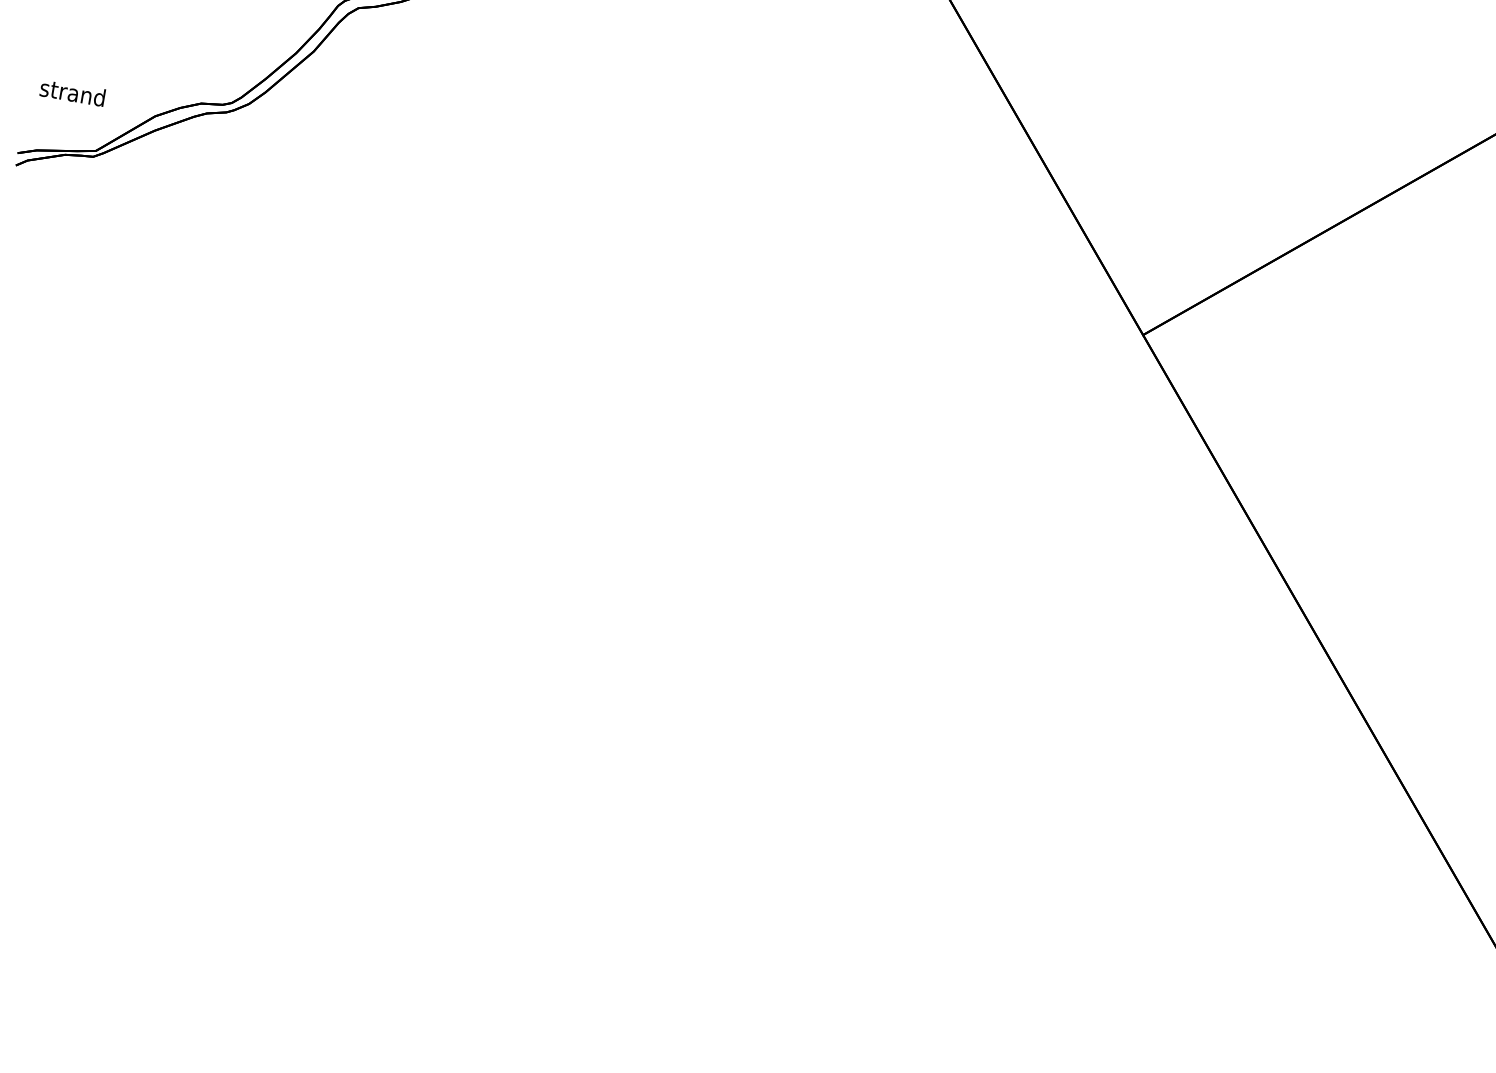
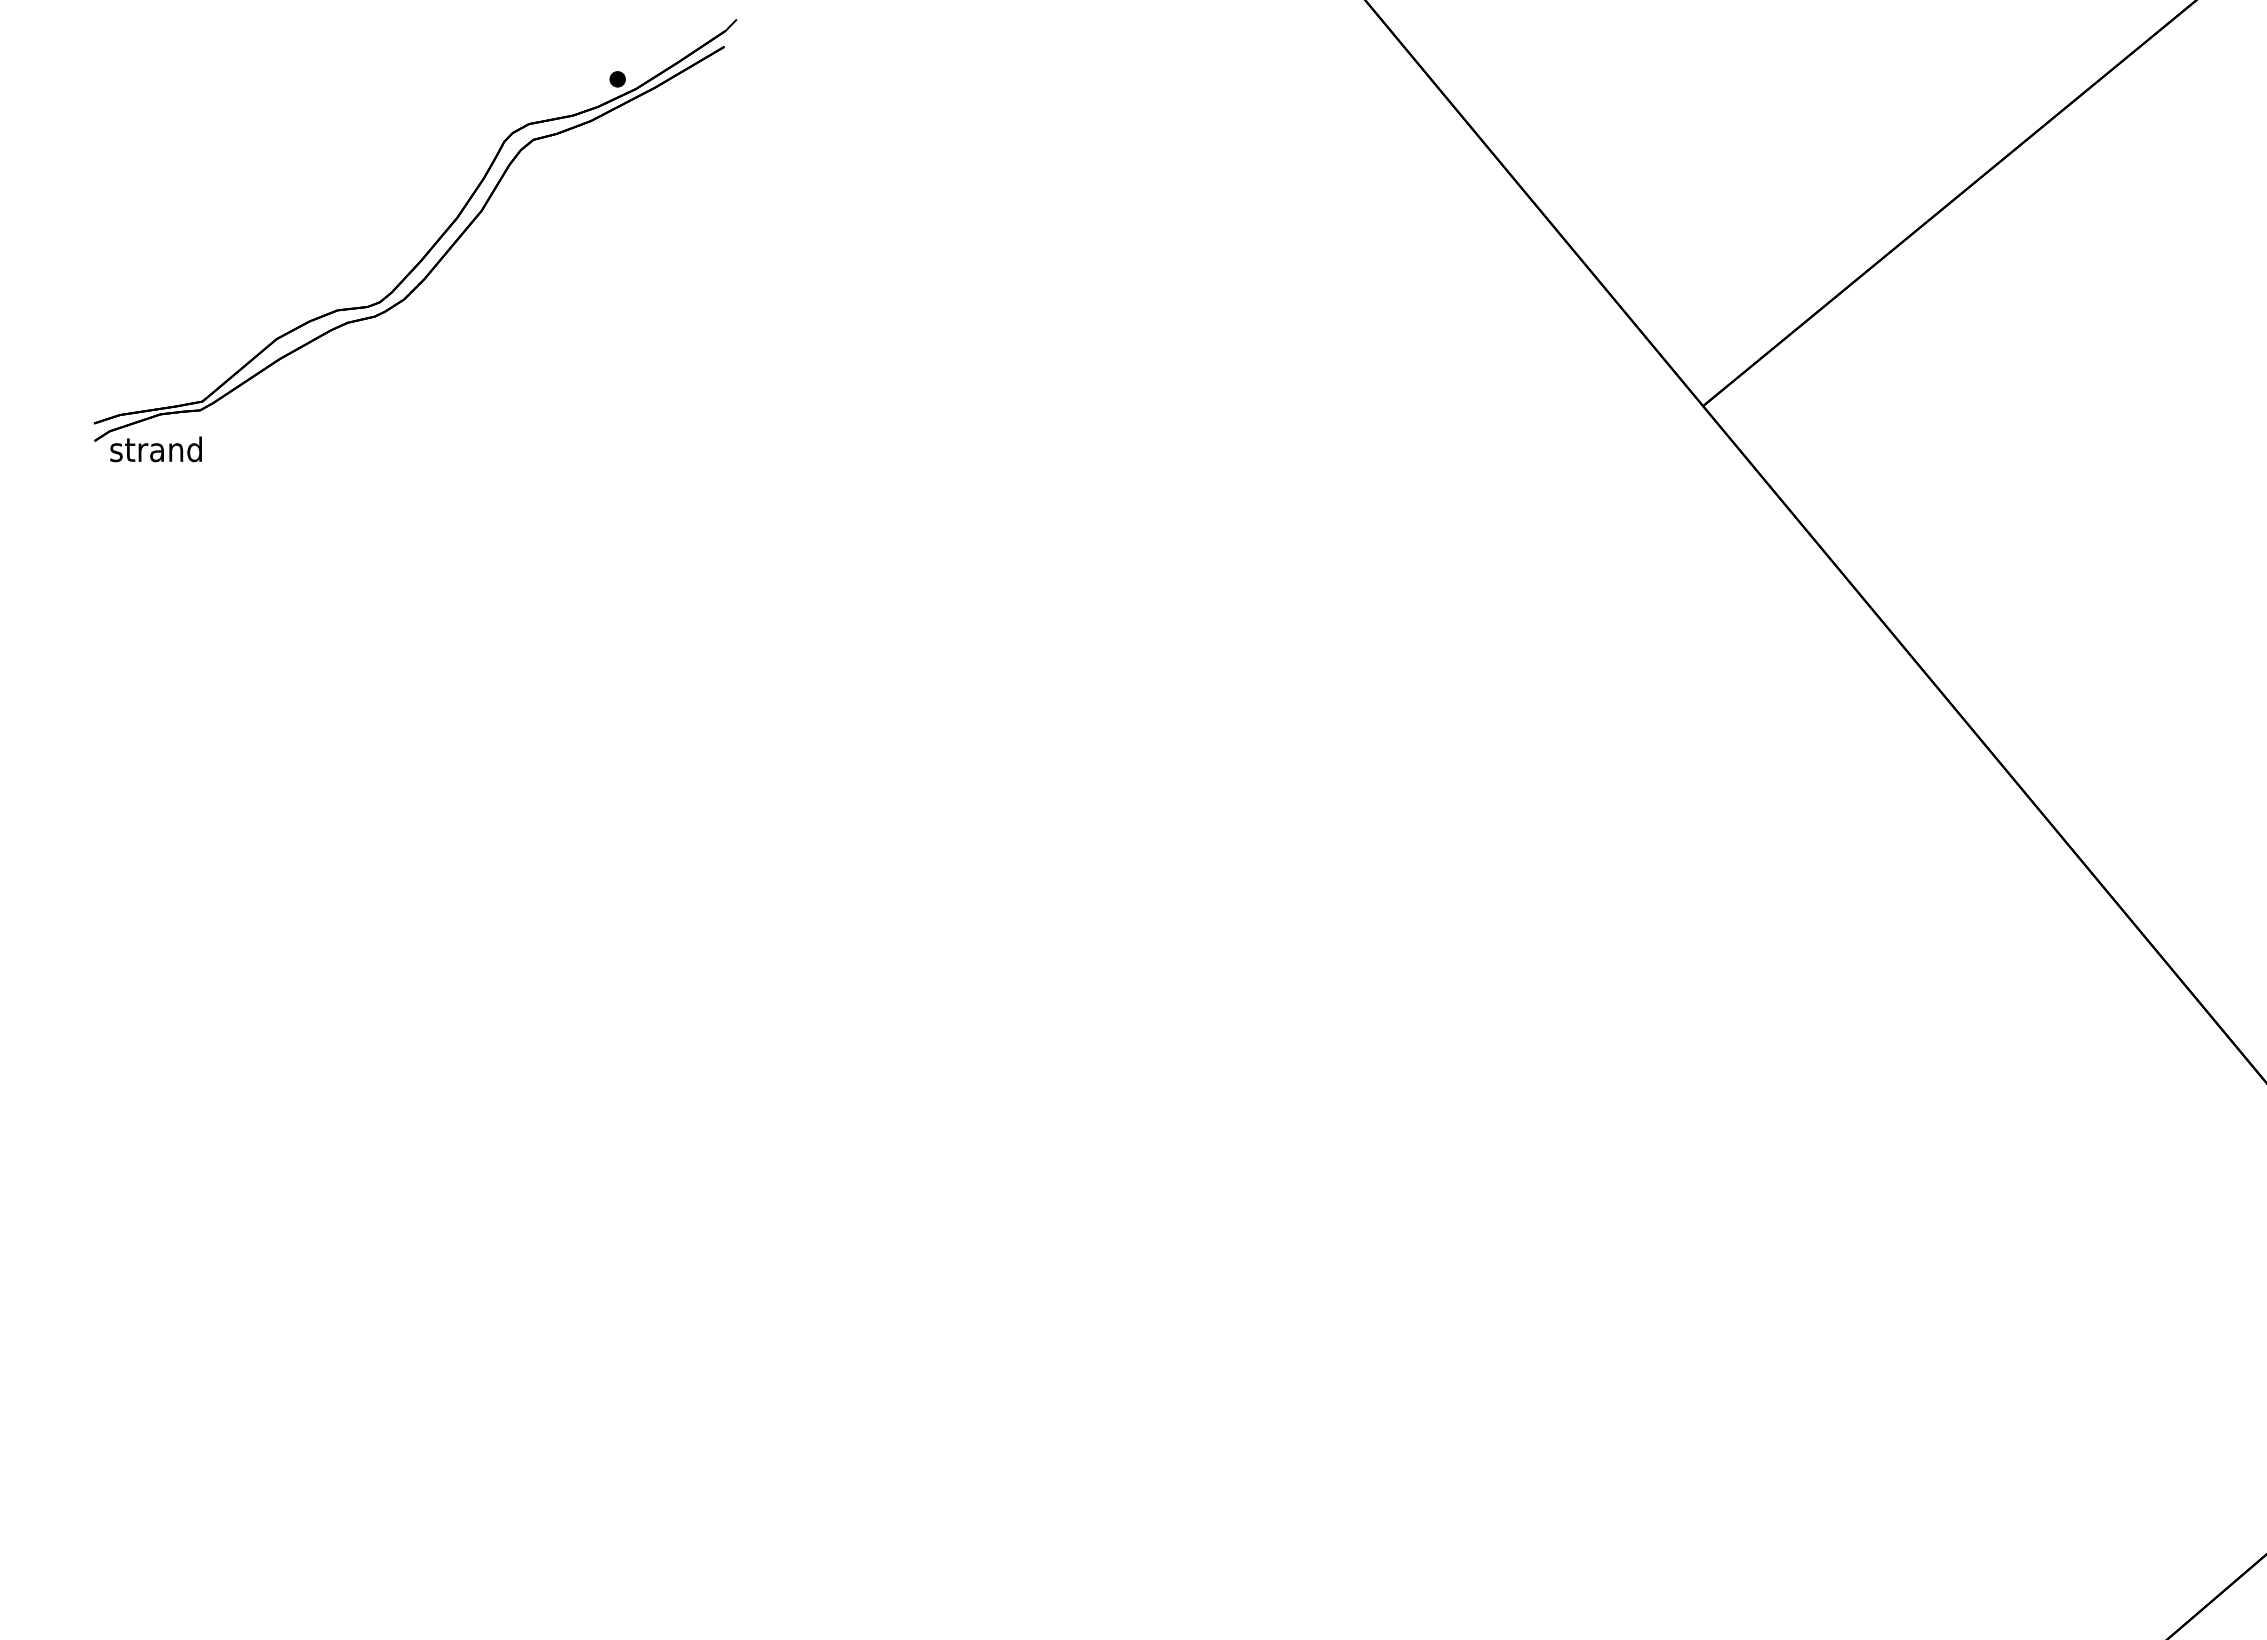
text: (72, 92) -> (155, 449), moved

